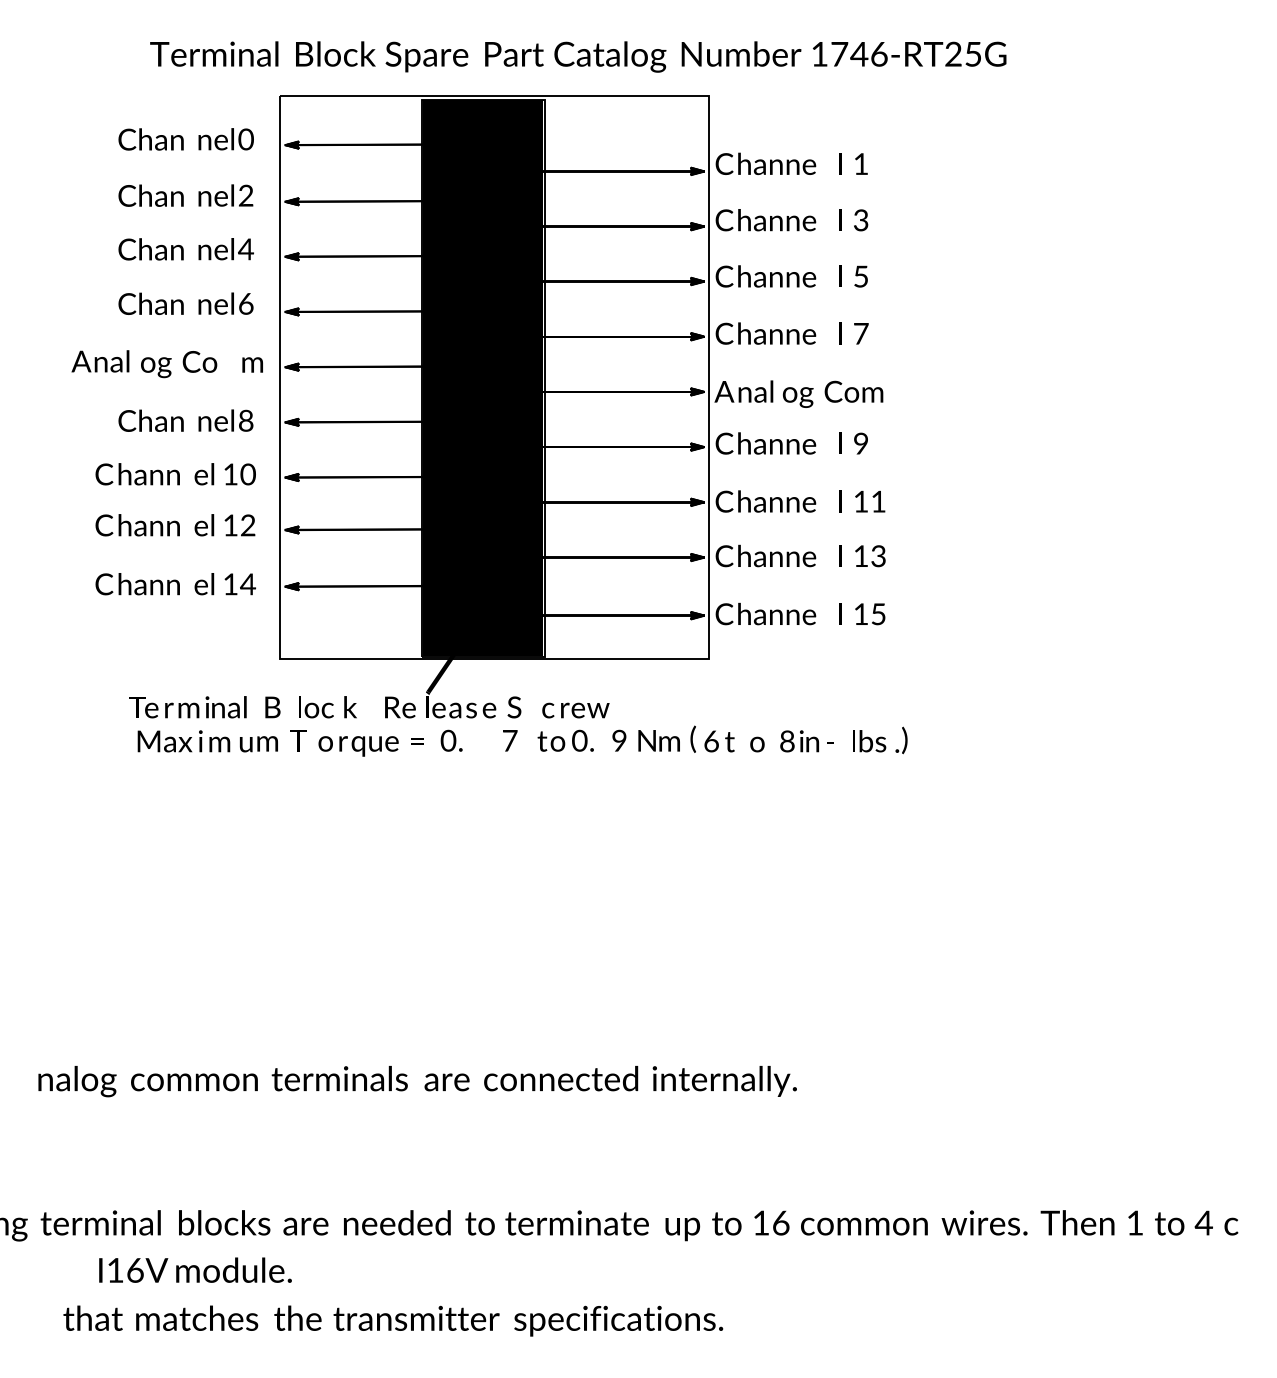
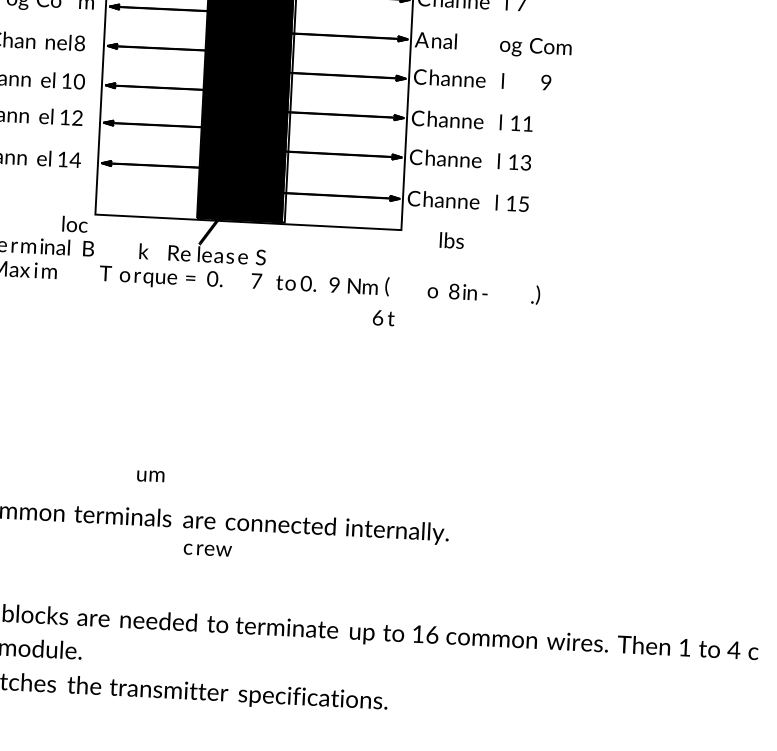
text: (833, 393) -> (536, 46), moved
text: (860, 443) -> (545, 82), moved
text: (316, 707) -> (75, 224), moved
text: (575, 710) -> (207, 550), moved
text: (719, 741) -> (383, 318), moved
text: (869, 741) -> (451, 240), moved
text: (258, 744) -> (150, 476), moved

